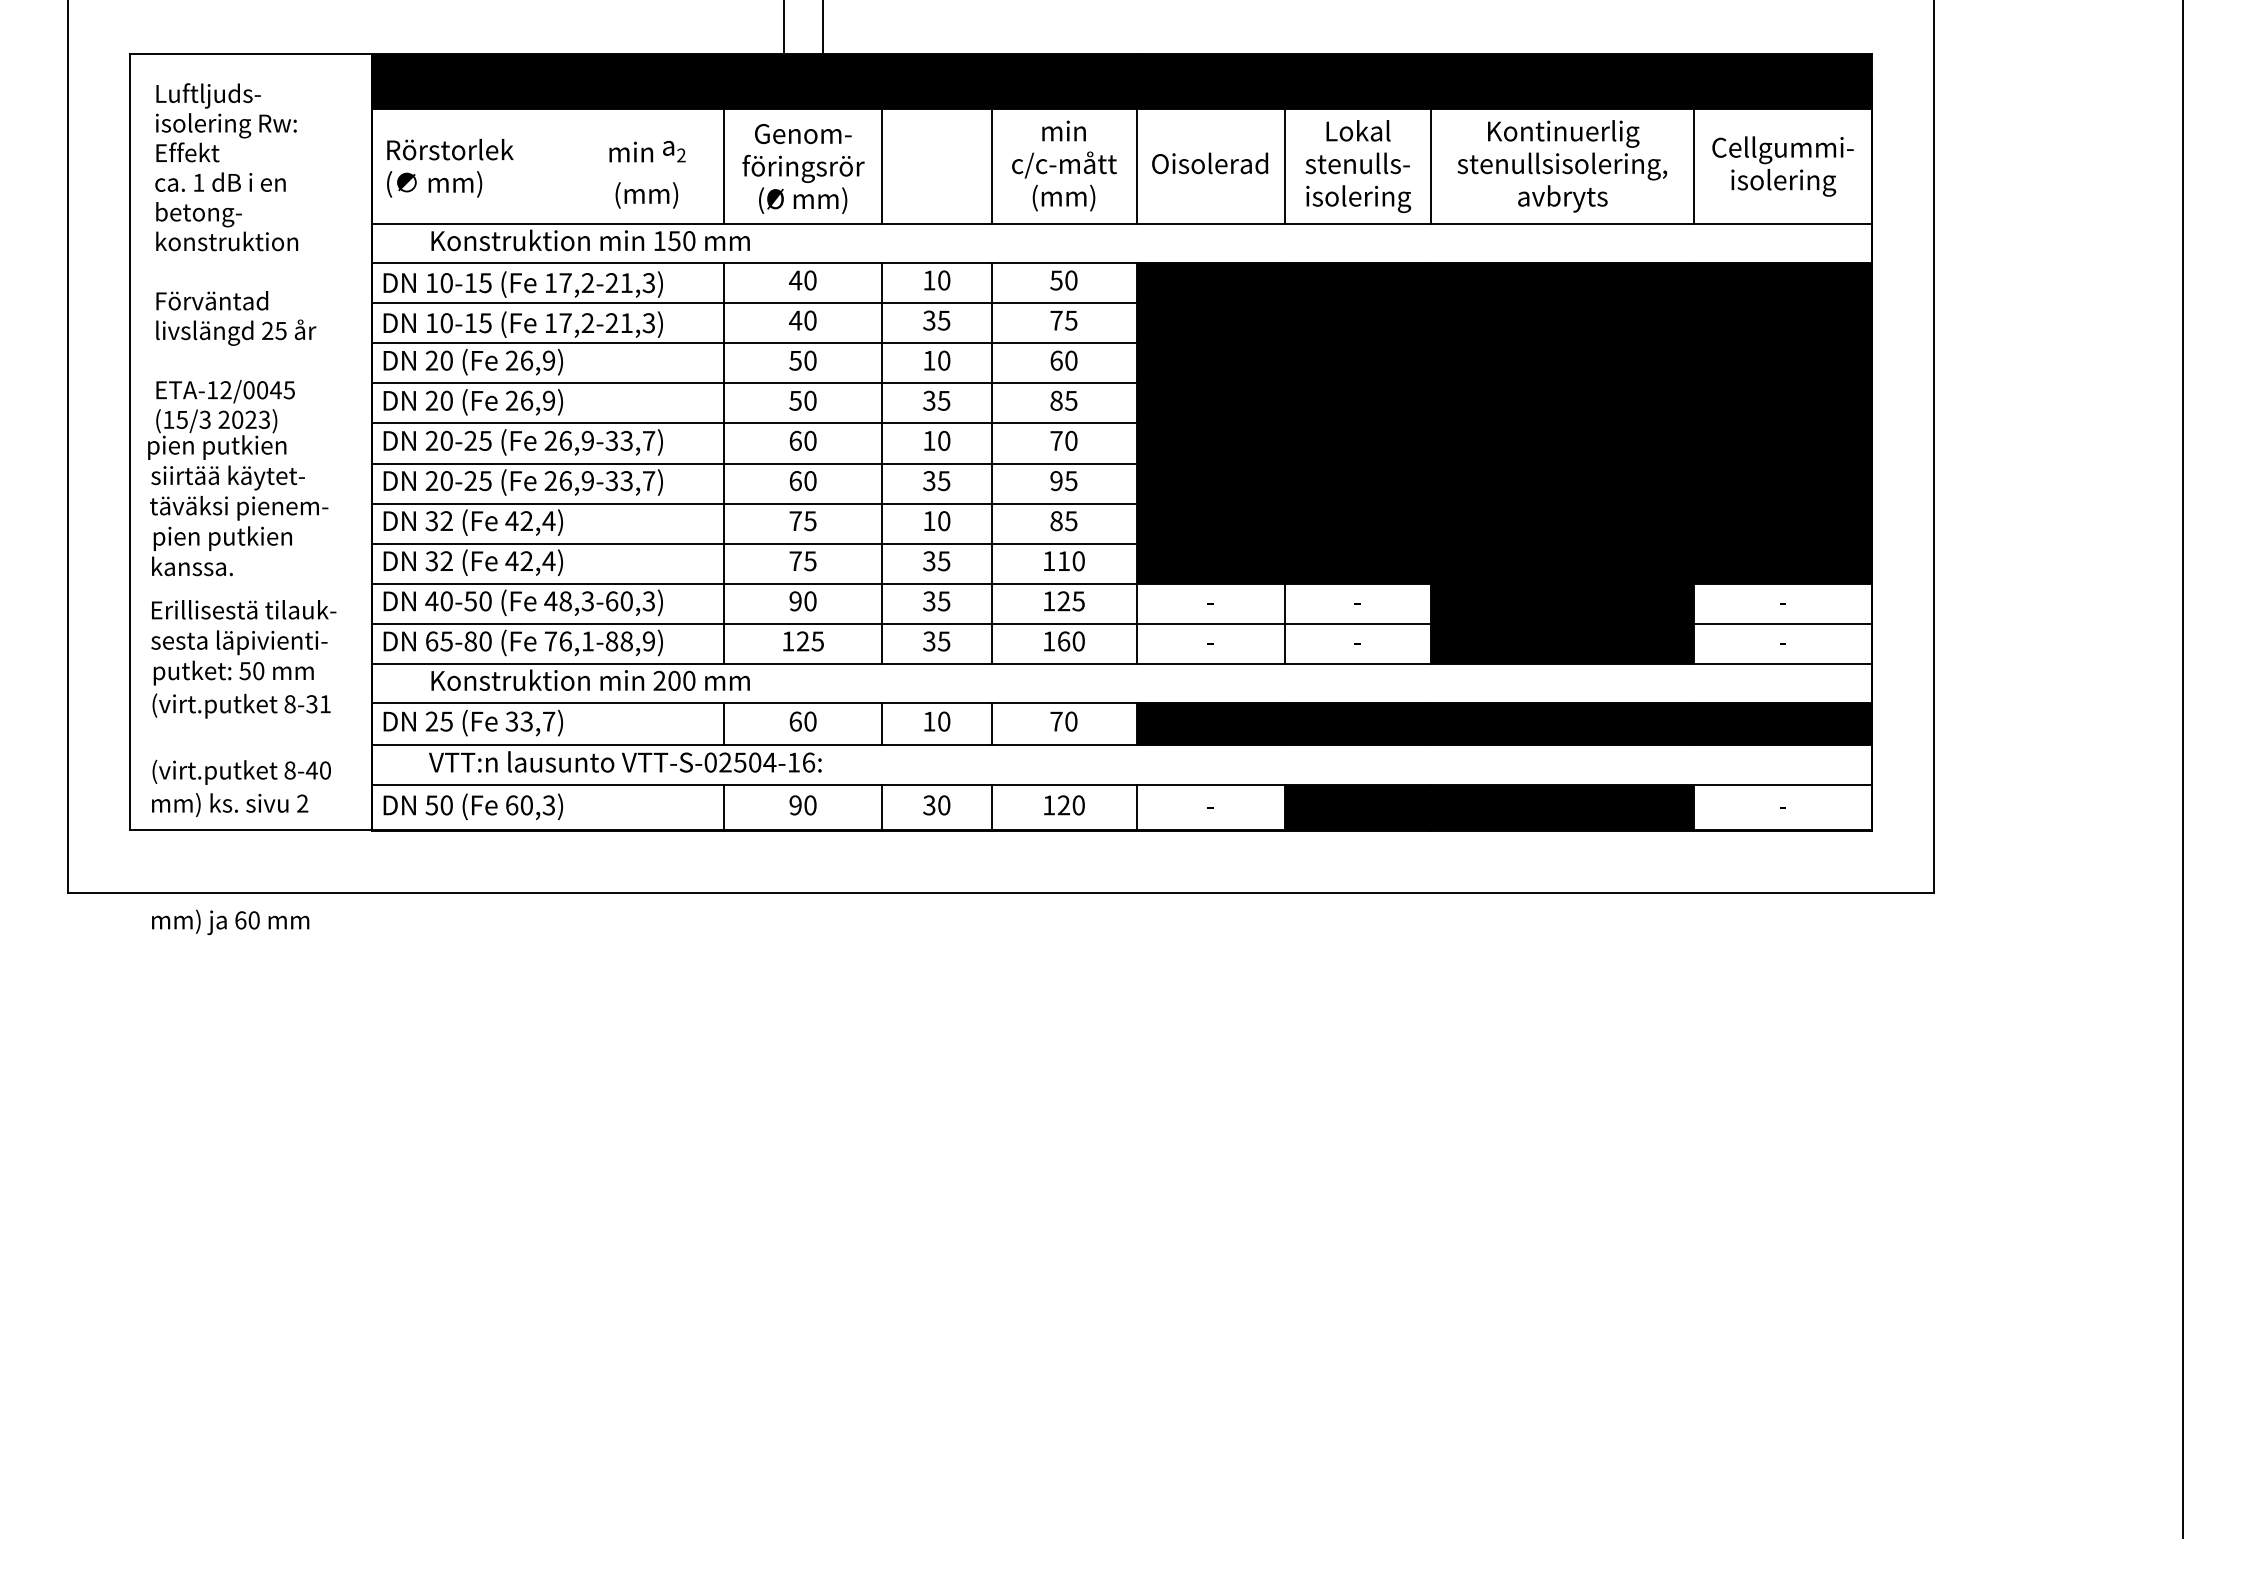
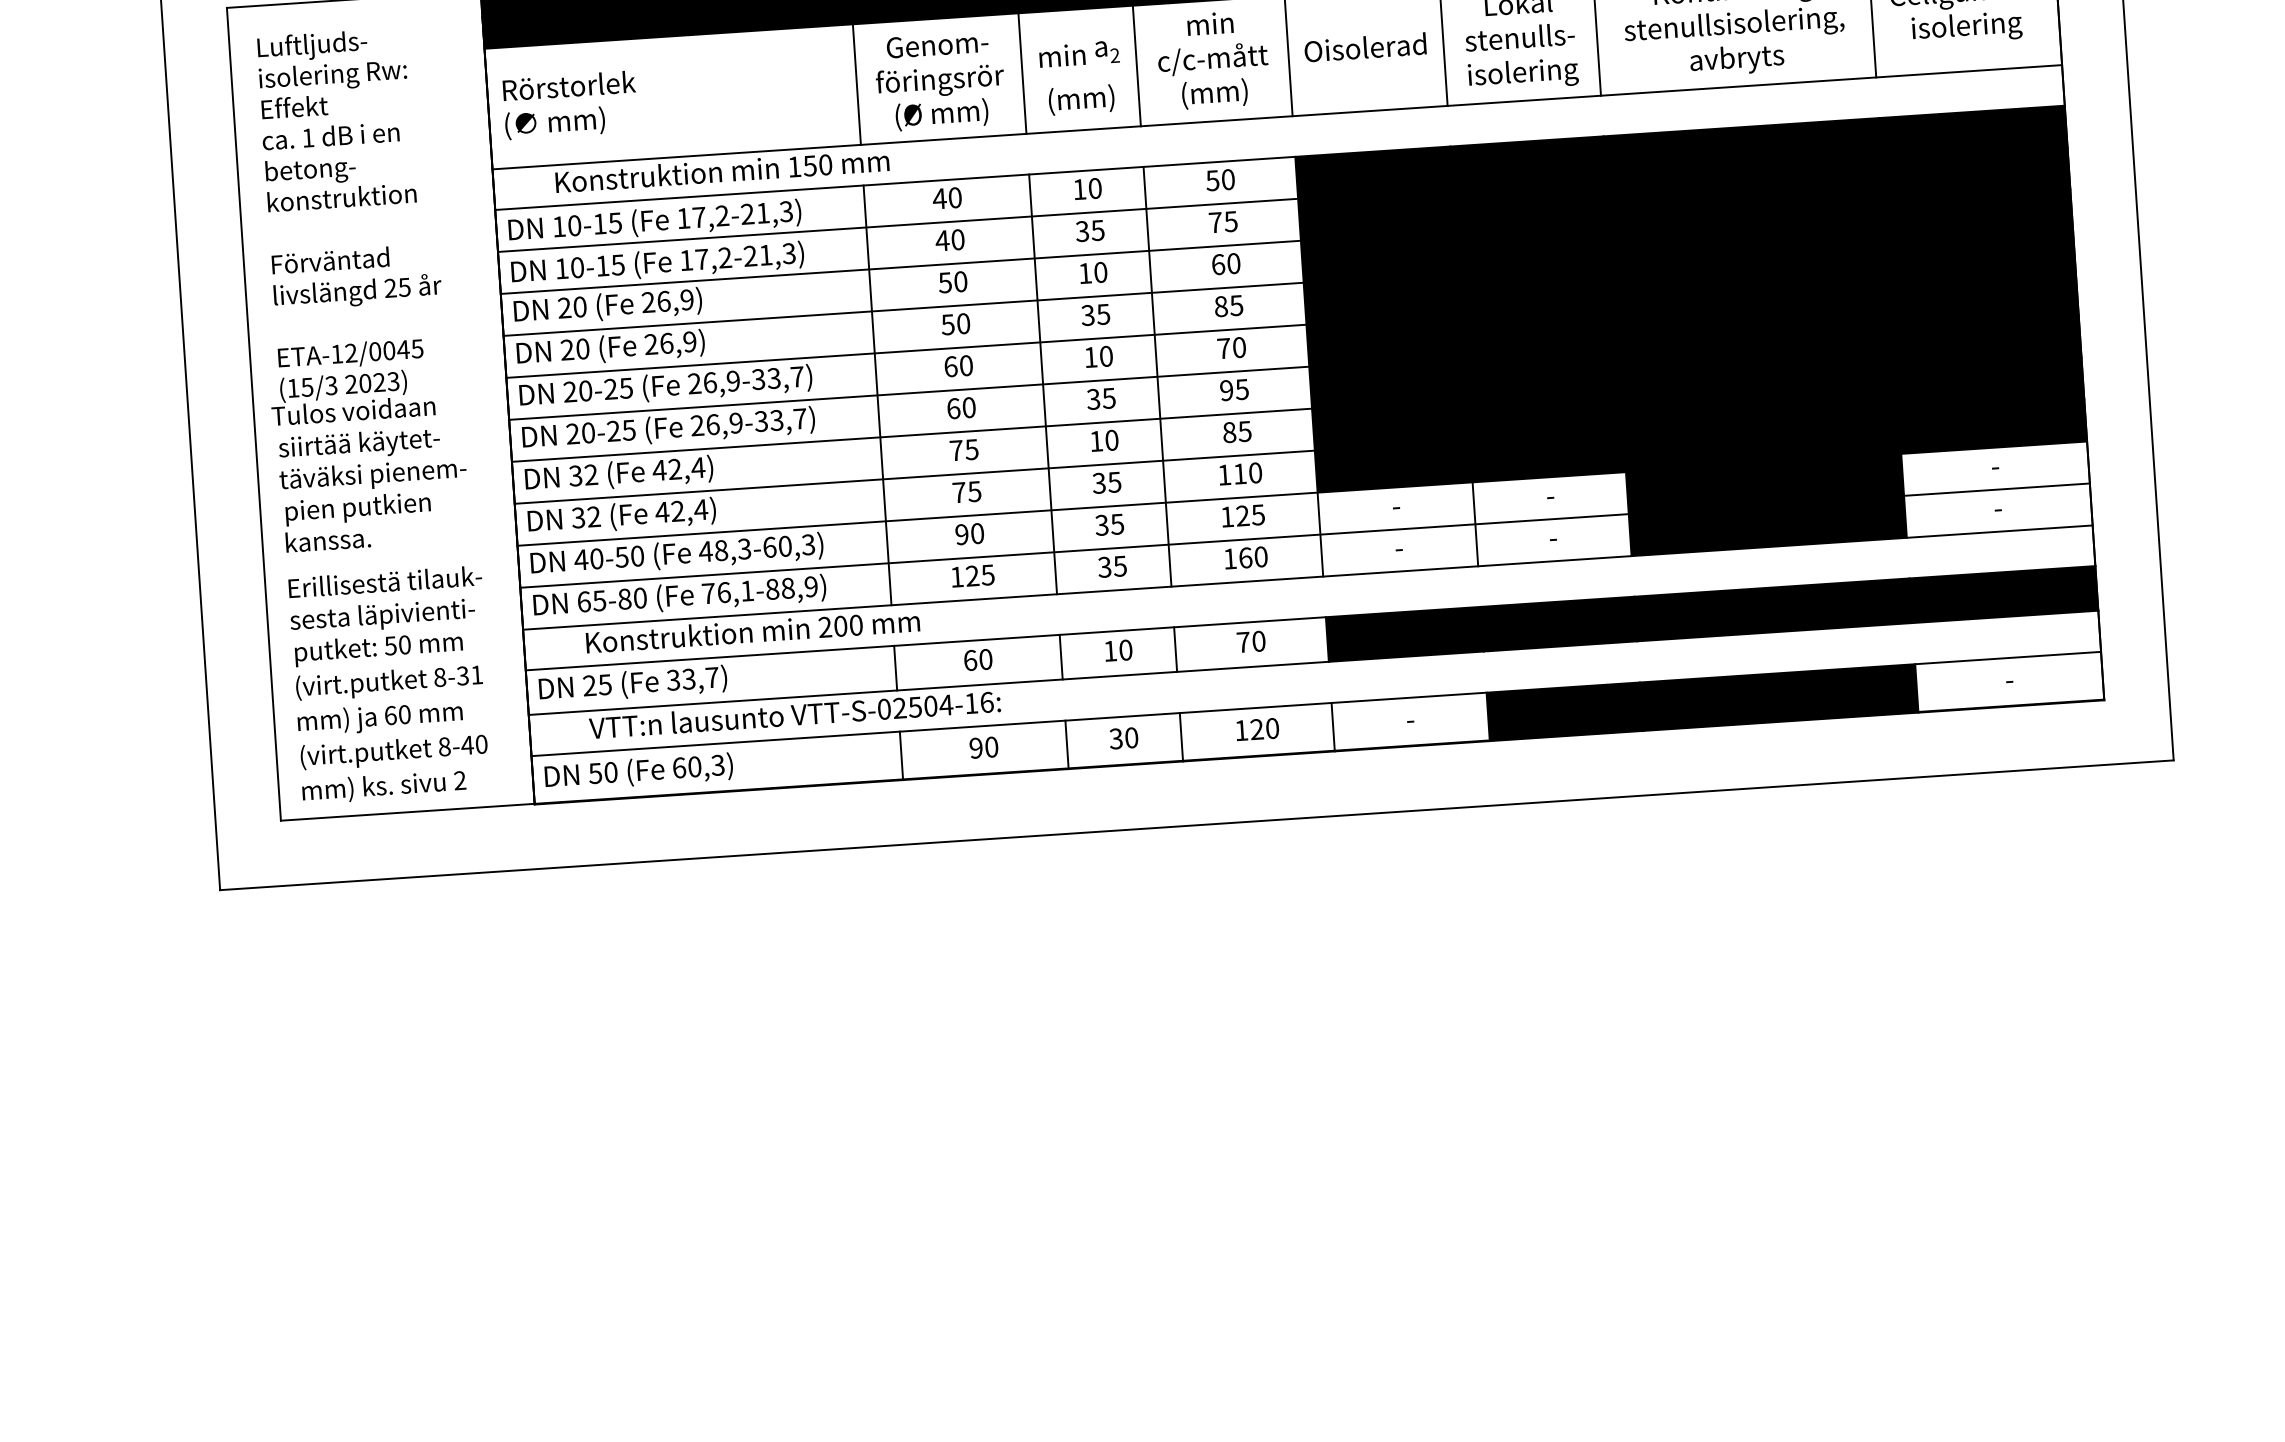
text: (647, 174) -> (1080, 78), moved
text: (224, 447) -> (353, 413), pien putkien -> Tulos voidaan
text: (230, 922) -> (380, 718), moved

